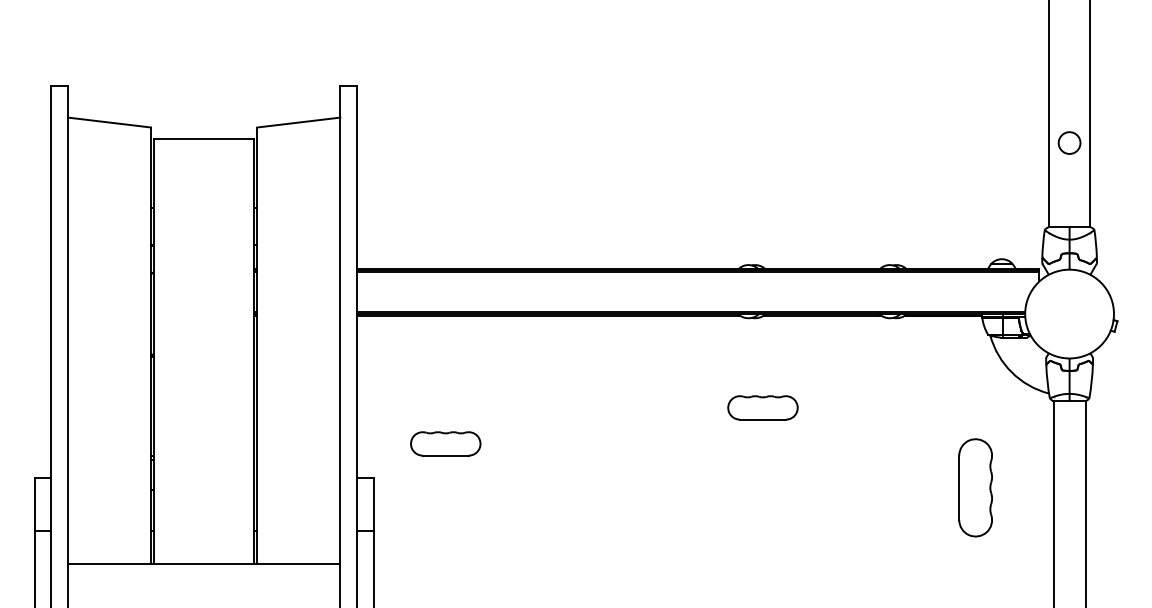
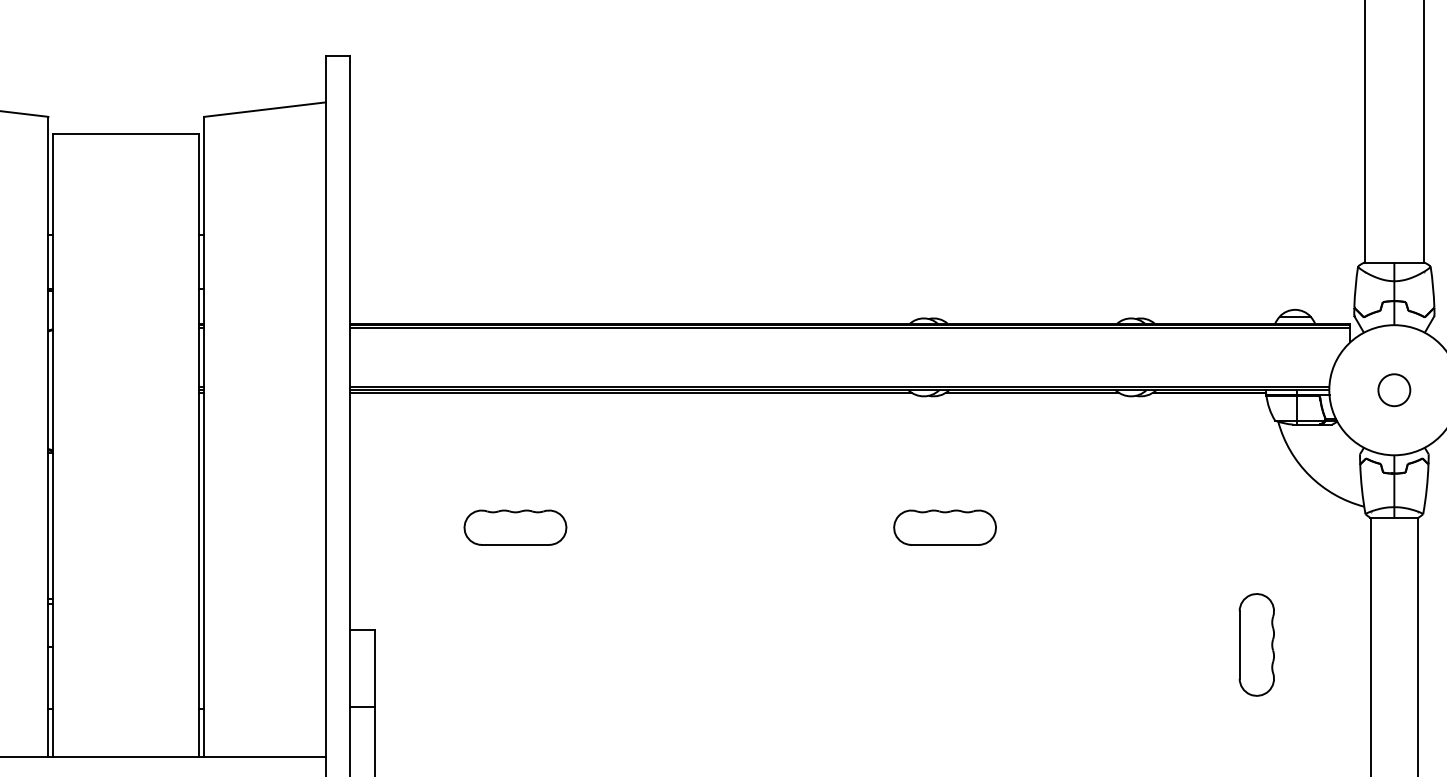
circle: (1069, 142) -> (1394, 389), moved
part: (445, 443) -> (515, 527), moved
part: (975, 487) -> (1256, 644), size x0.71

